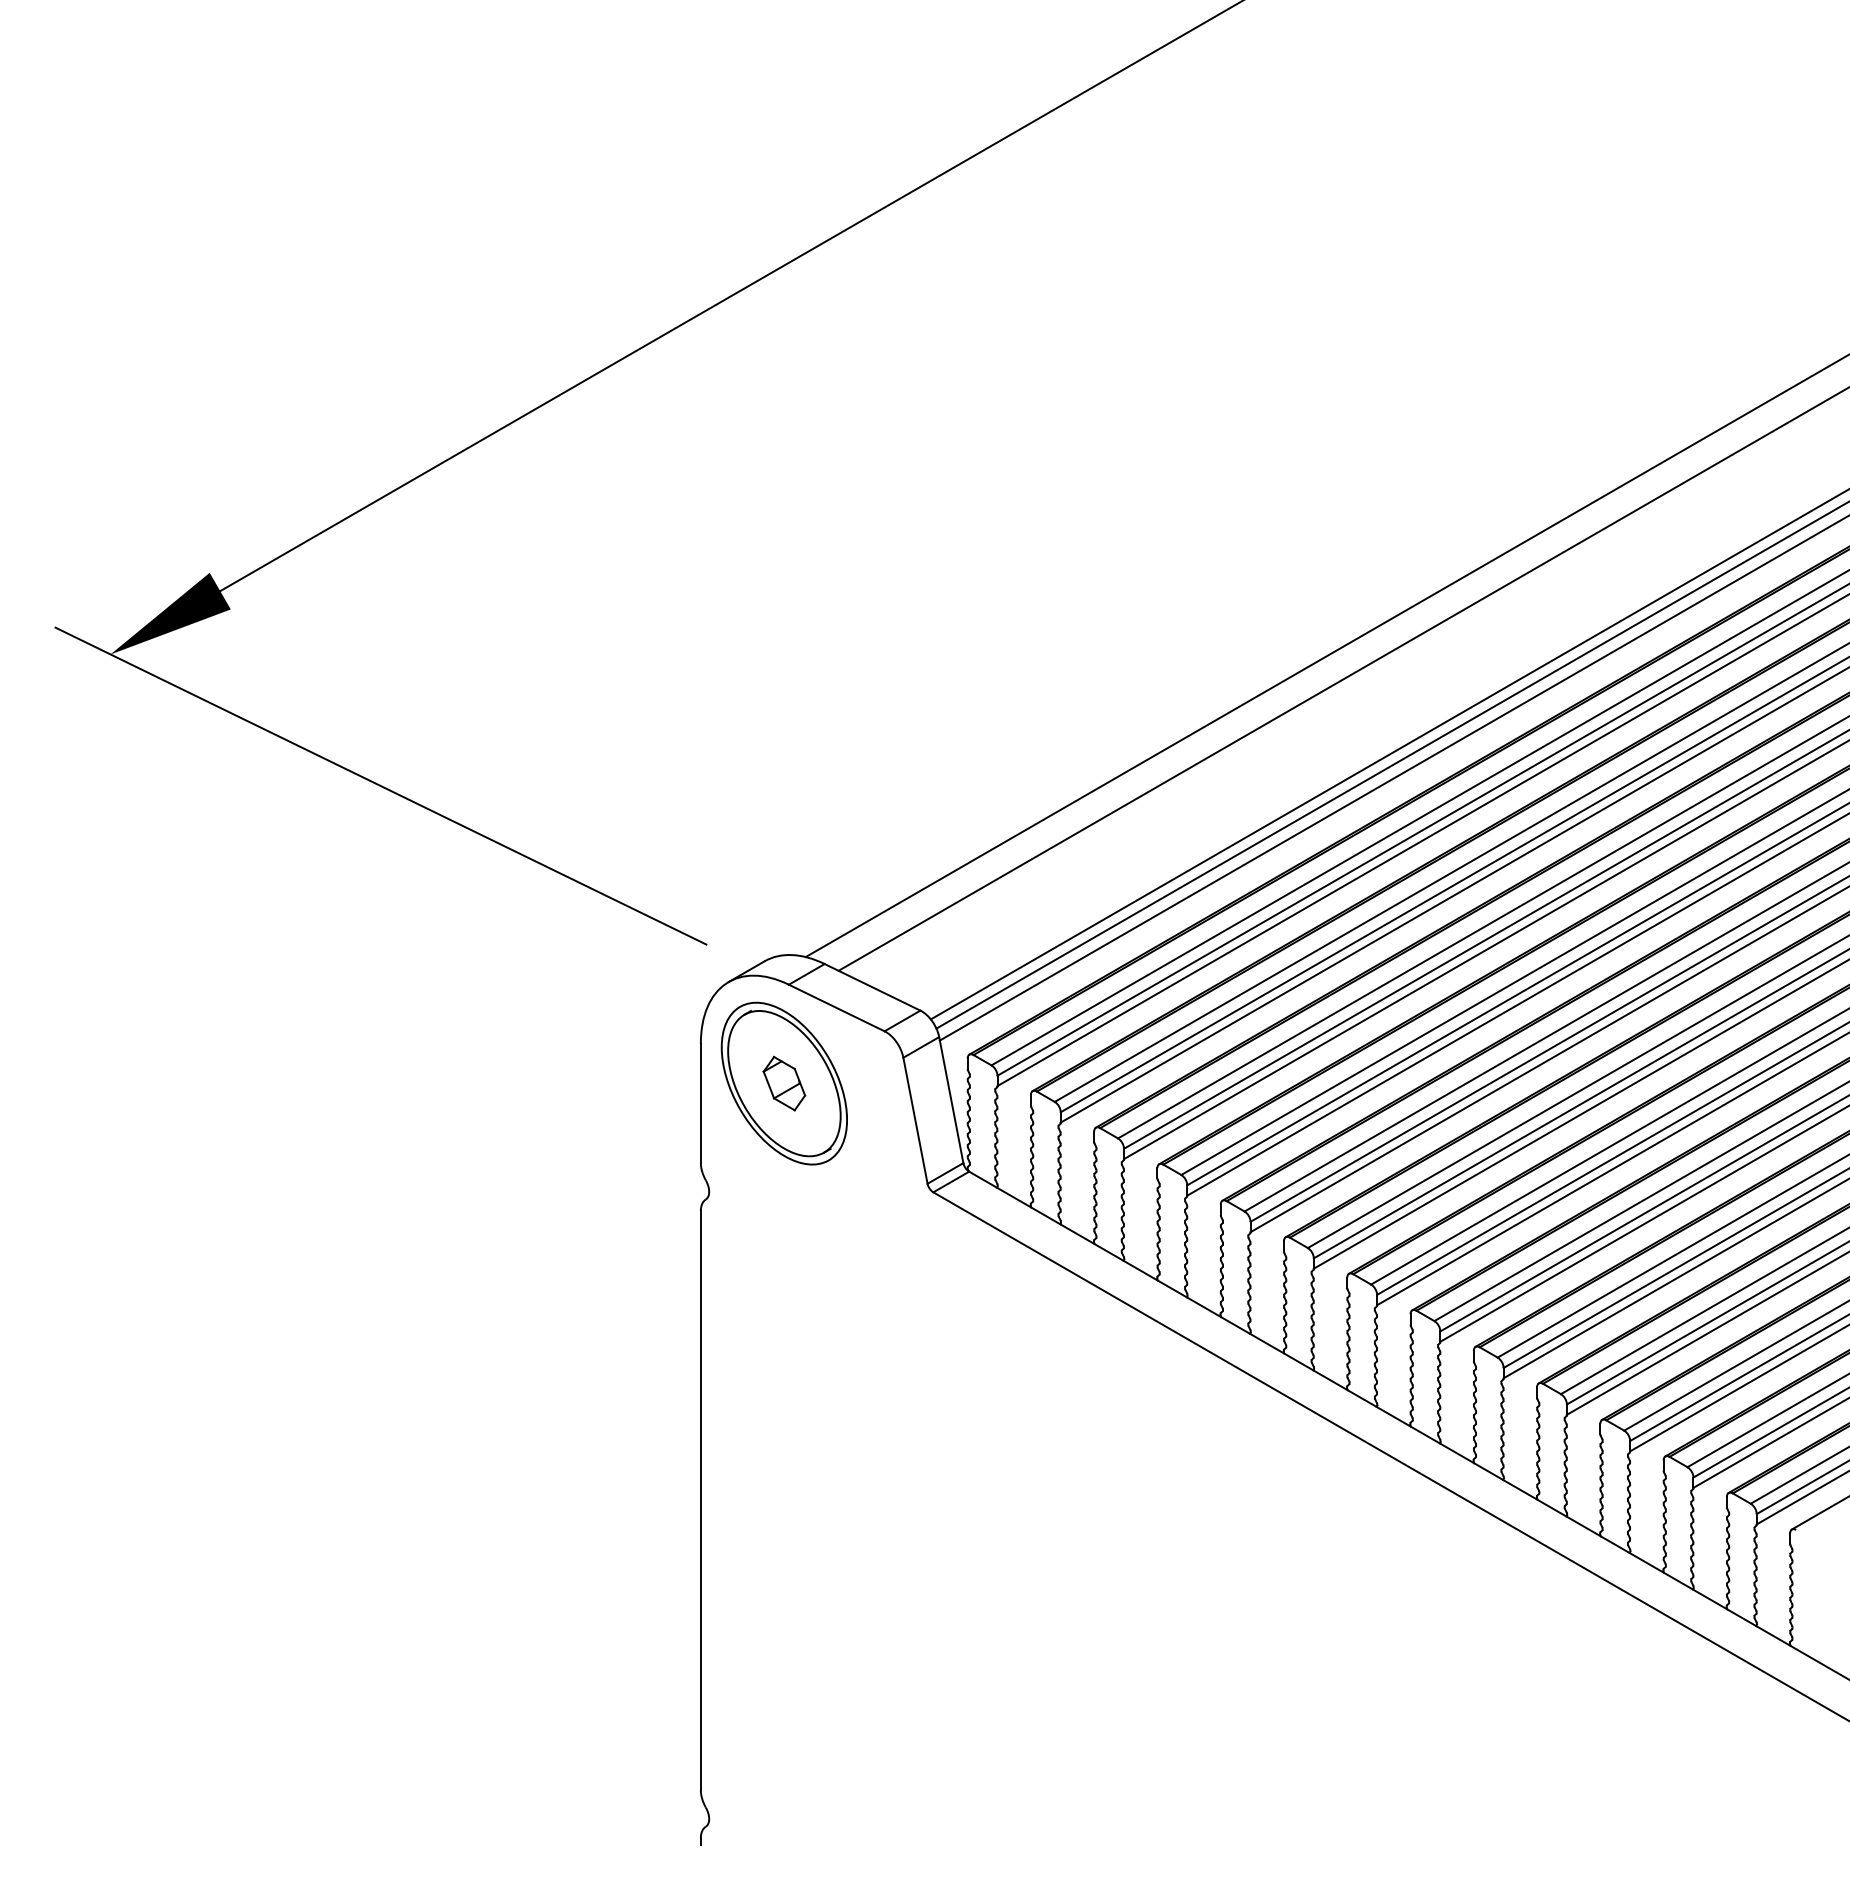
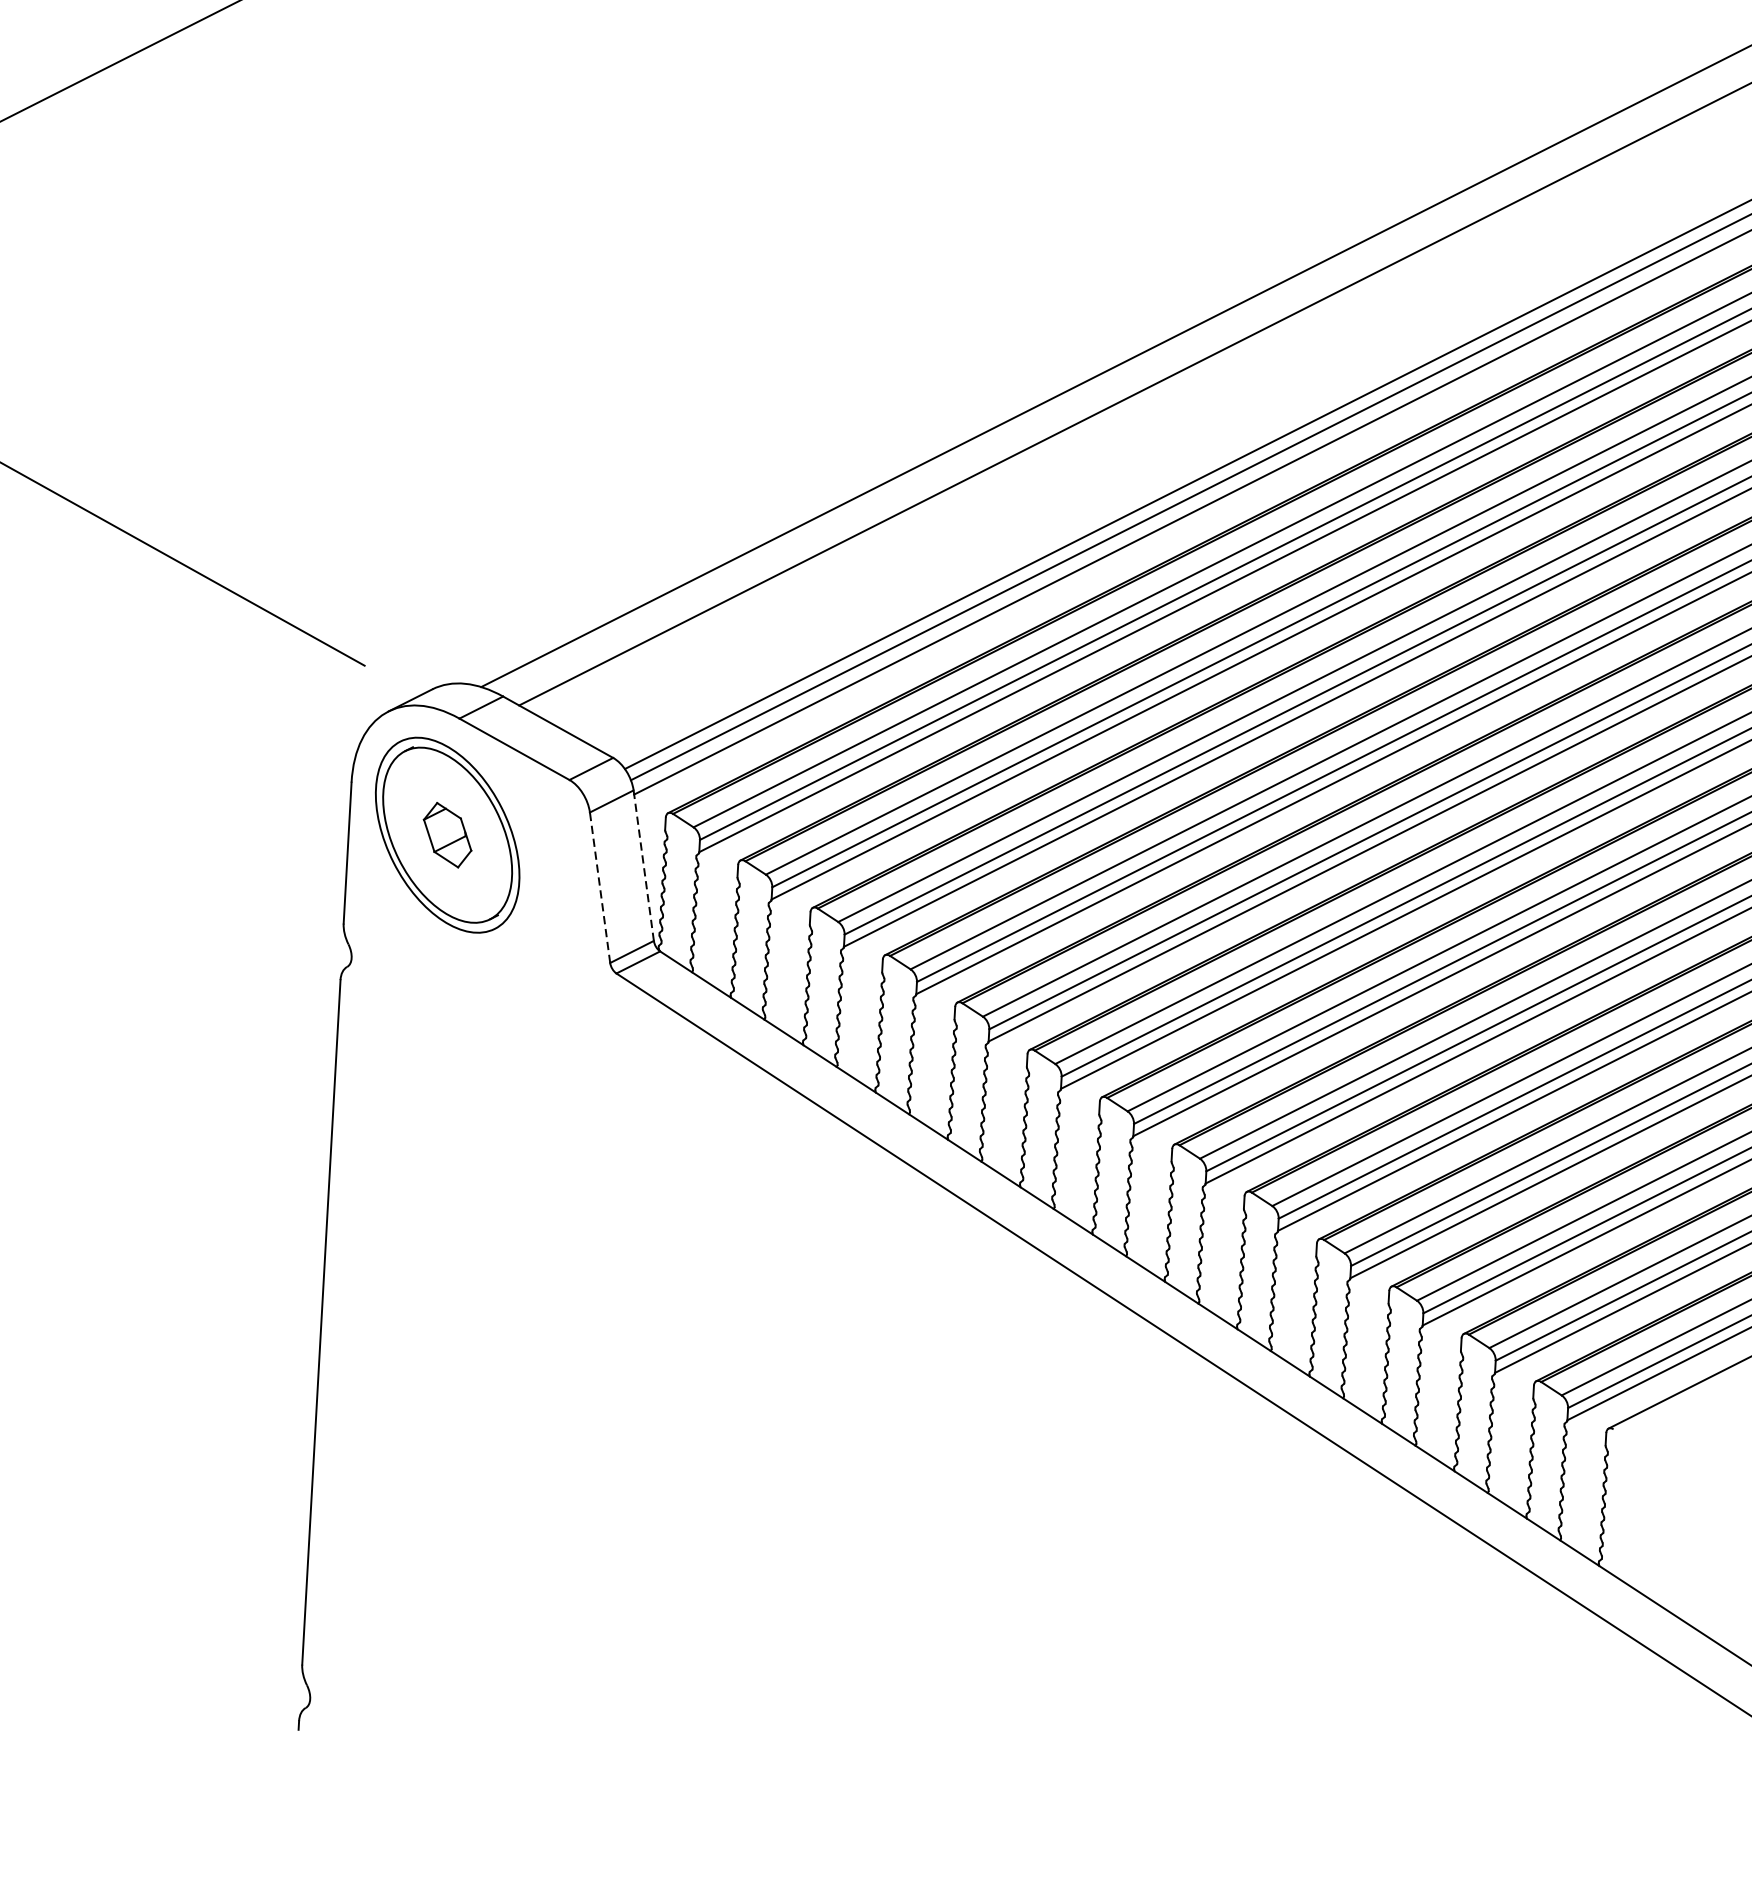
line: (951, 1099) -> (644, 864), solid -> dashed
line: (915, 1120) -> (600, 887), solid -> dashed

